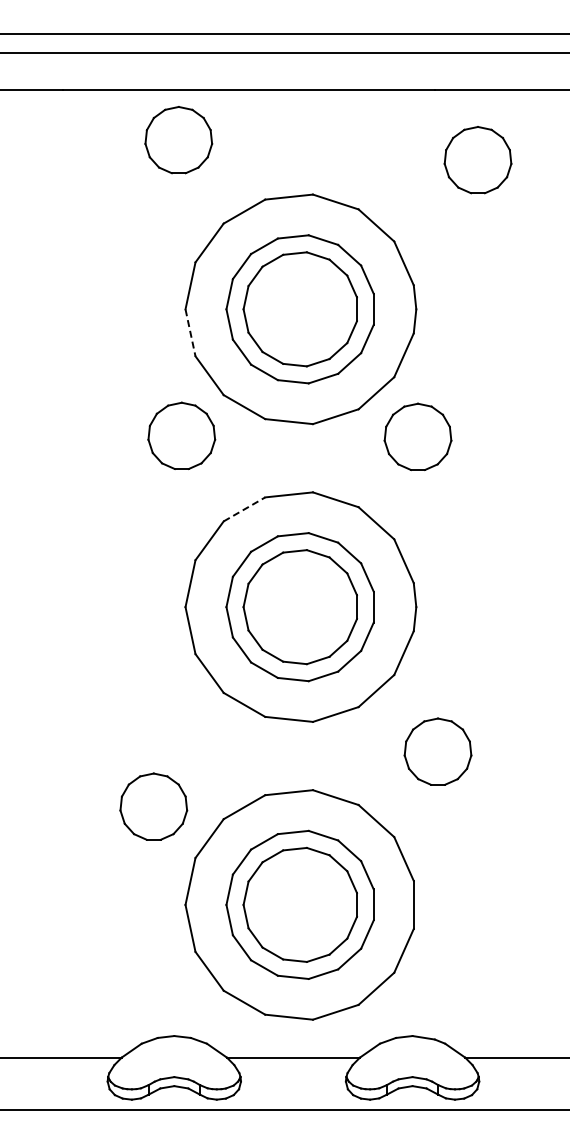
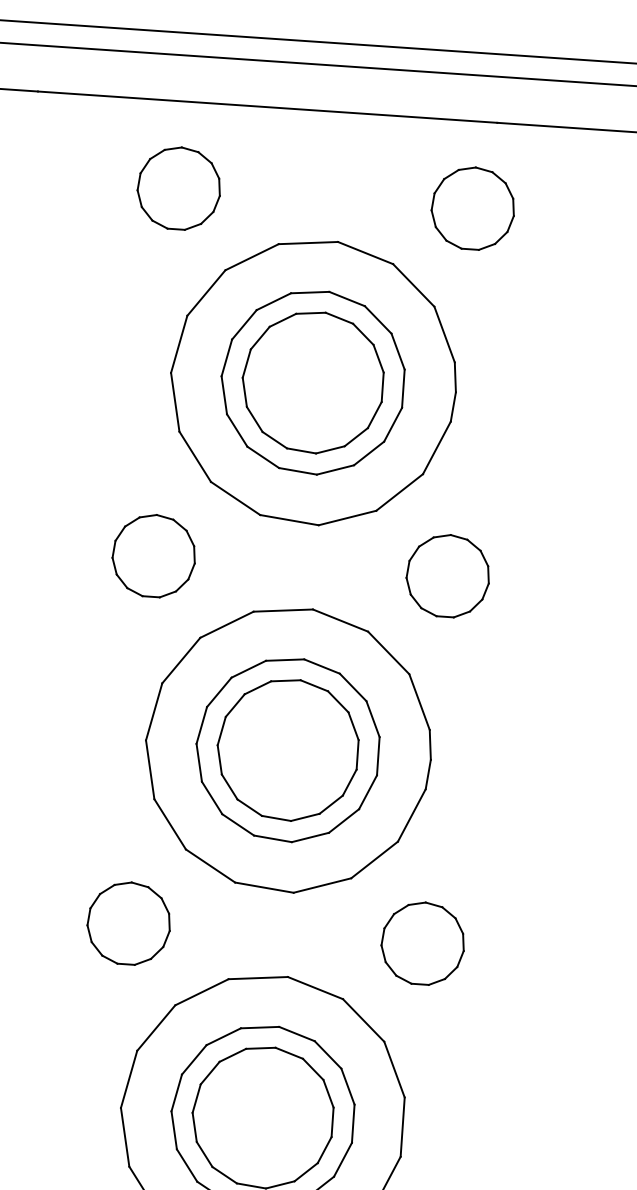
part: (178, 140) -> (178, 188), moved
part: (477, 160) -> (472, 208), moved
line: (190, 332) -> (175, 401), dashed -> solid
part: (181, 435) -> (153, 555), moved
part: (417, 436) -> (447, 575), moved
line: (244, 509) -> (227, 624), dashed -> solid
part: (437, 751) -> (422, 943), moved
part: (153, 806) -> (128, 923), moved

